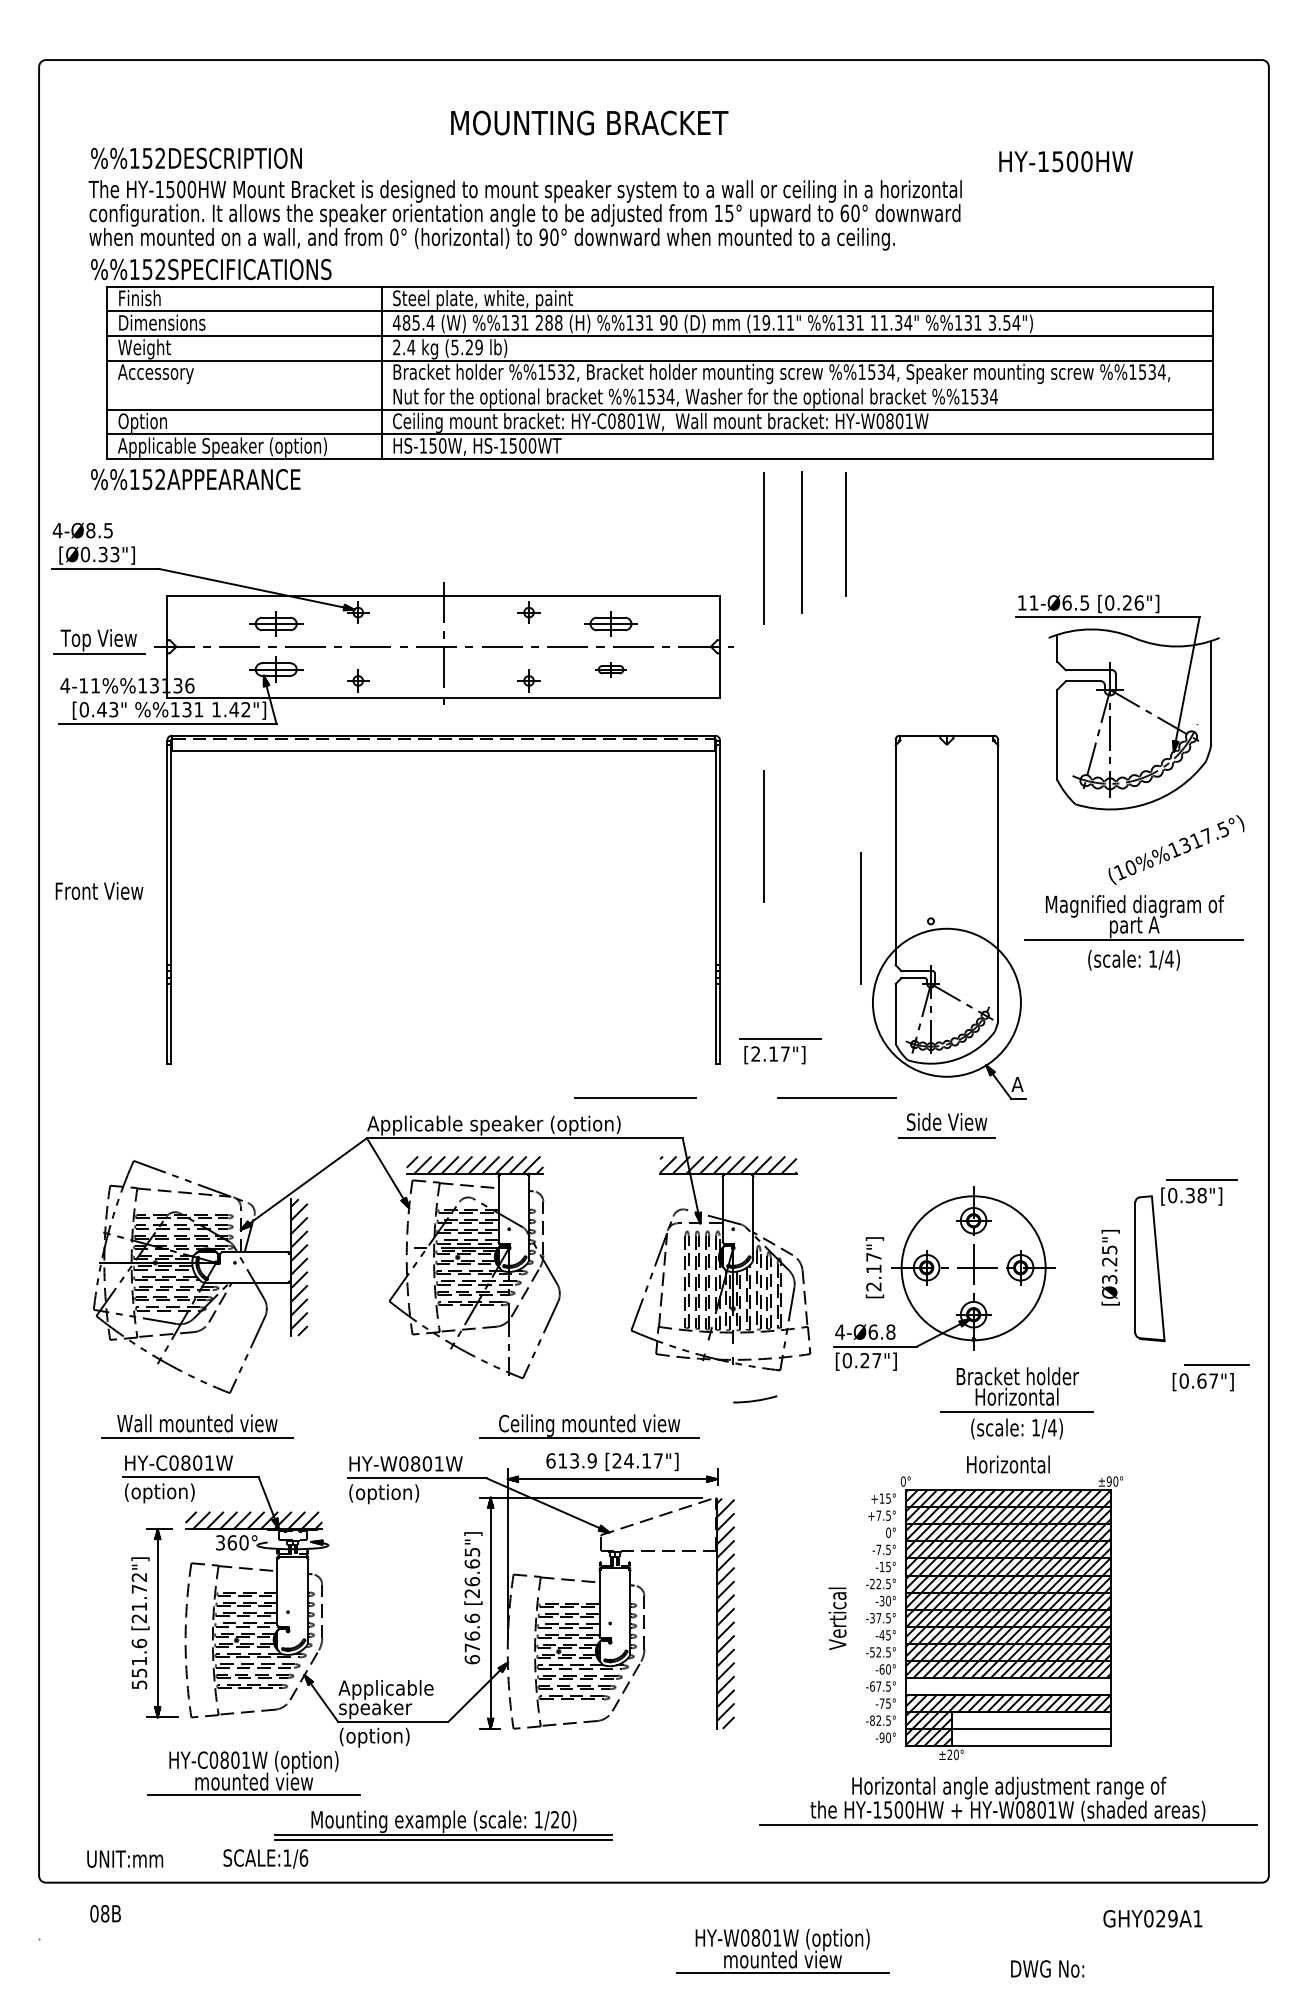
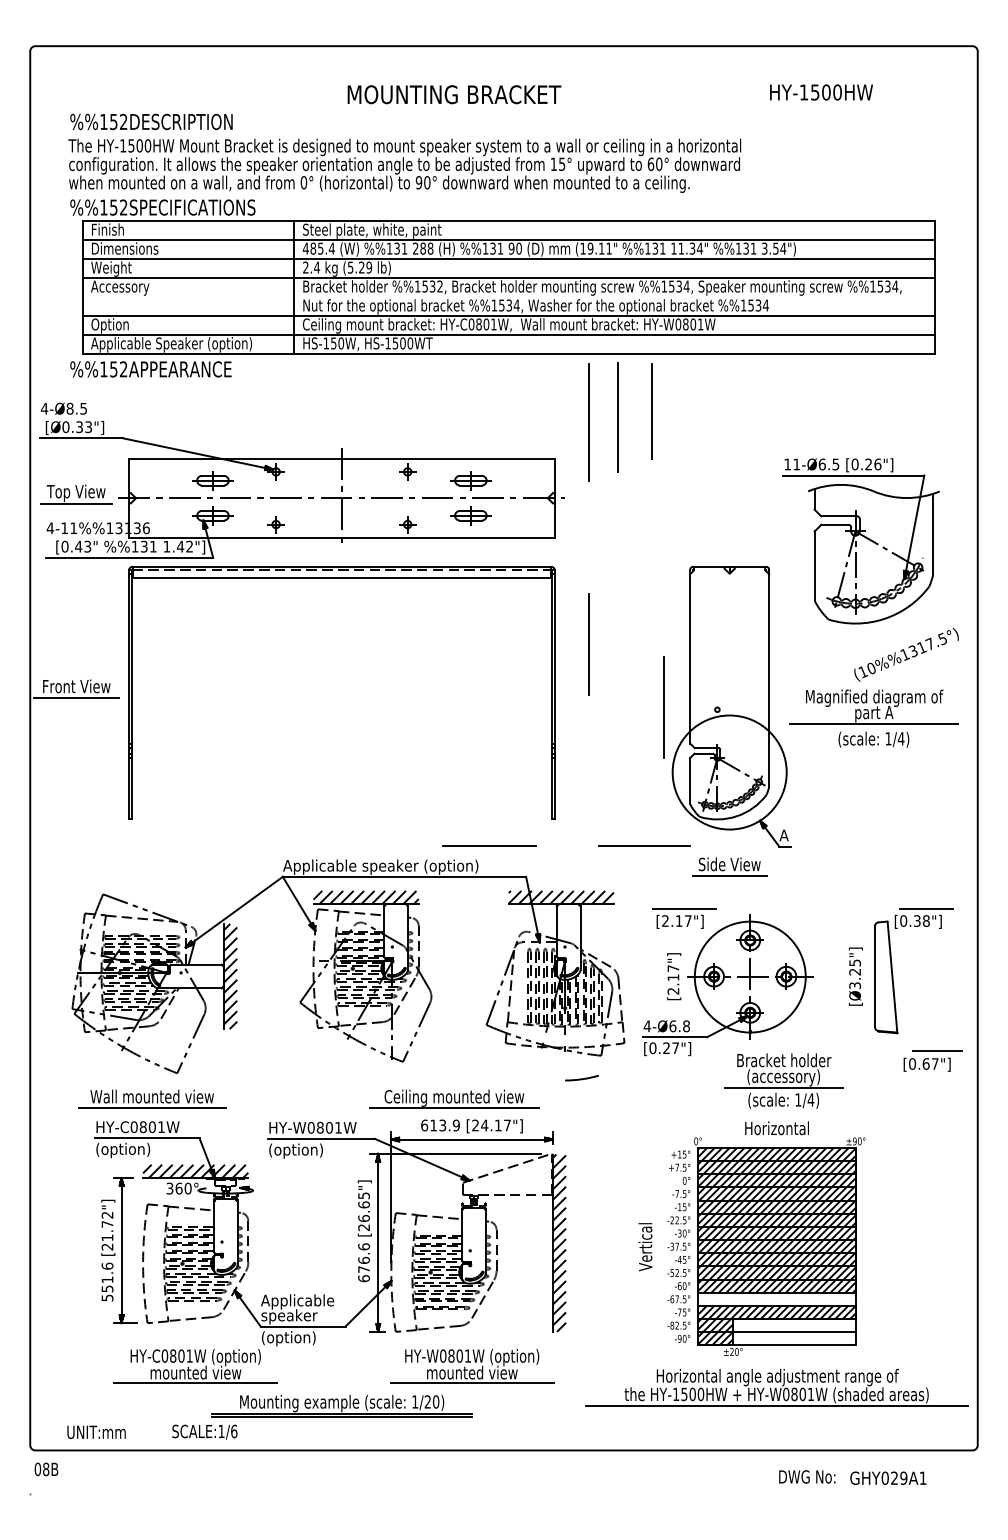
text: (1066, 161) -> (821, 92), moved
part: (610, 669) -> (470, 515), size x1.67
line: (99, 906) -> (76, 698), added
part: (780, 1050) -> (684, 918), moved
text: (1016, 1398) -> (783, 1077), Horizontal -> (accessory)
text: (105, 1913) -> (46, 1469), moved
part: (783, 1951) -> (472, 1366), moved
text: (1047, 1968) -> (807, 1476), moved

